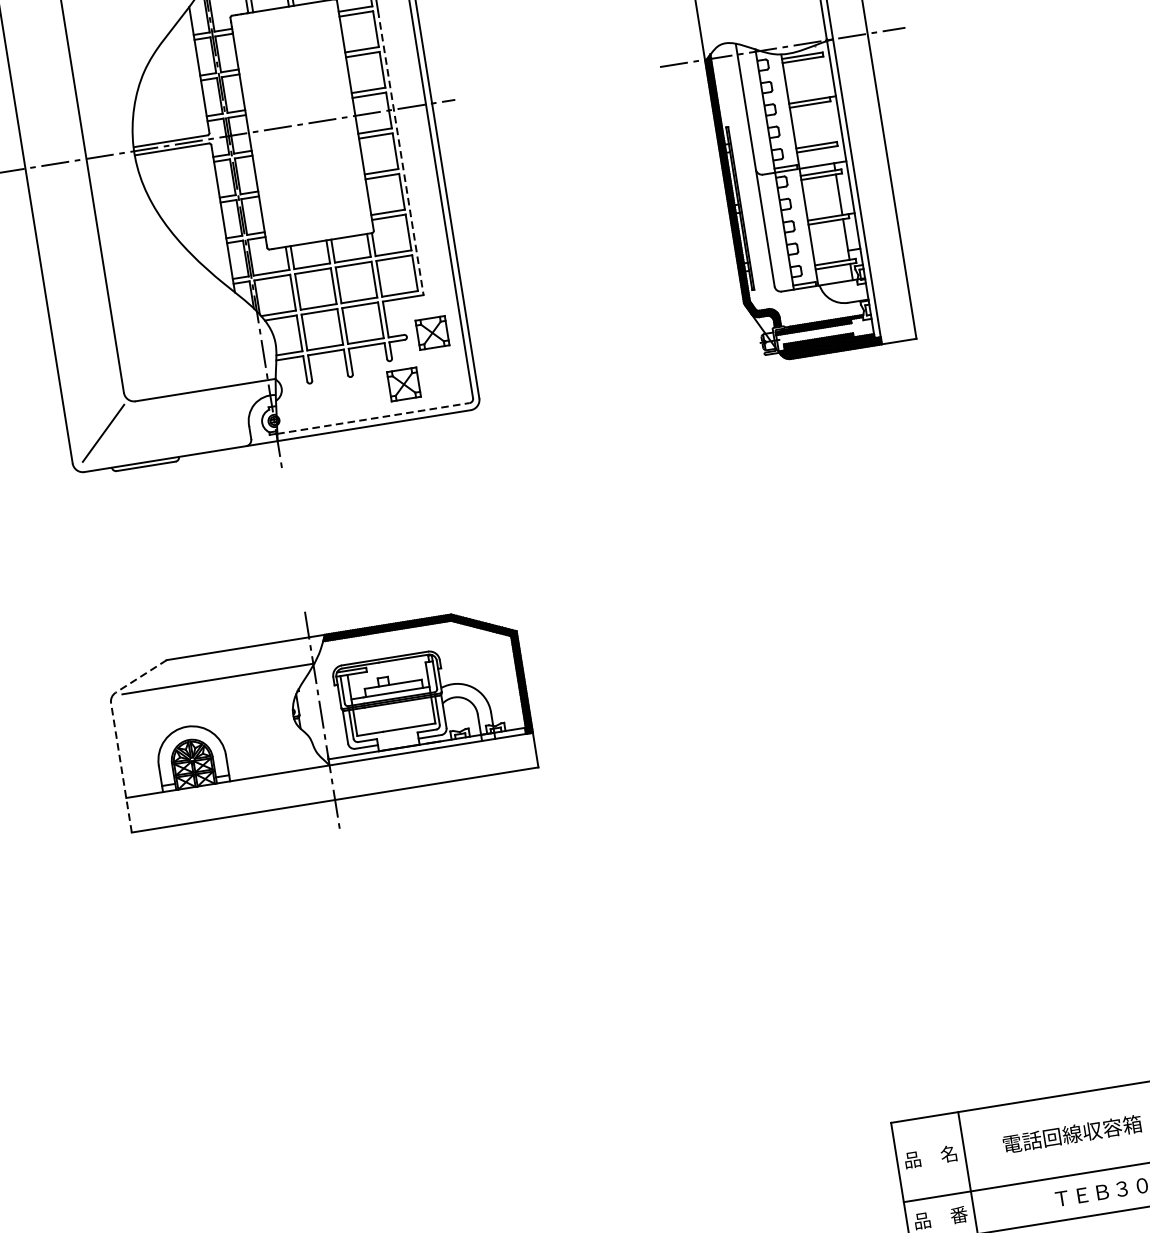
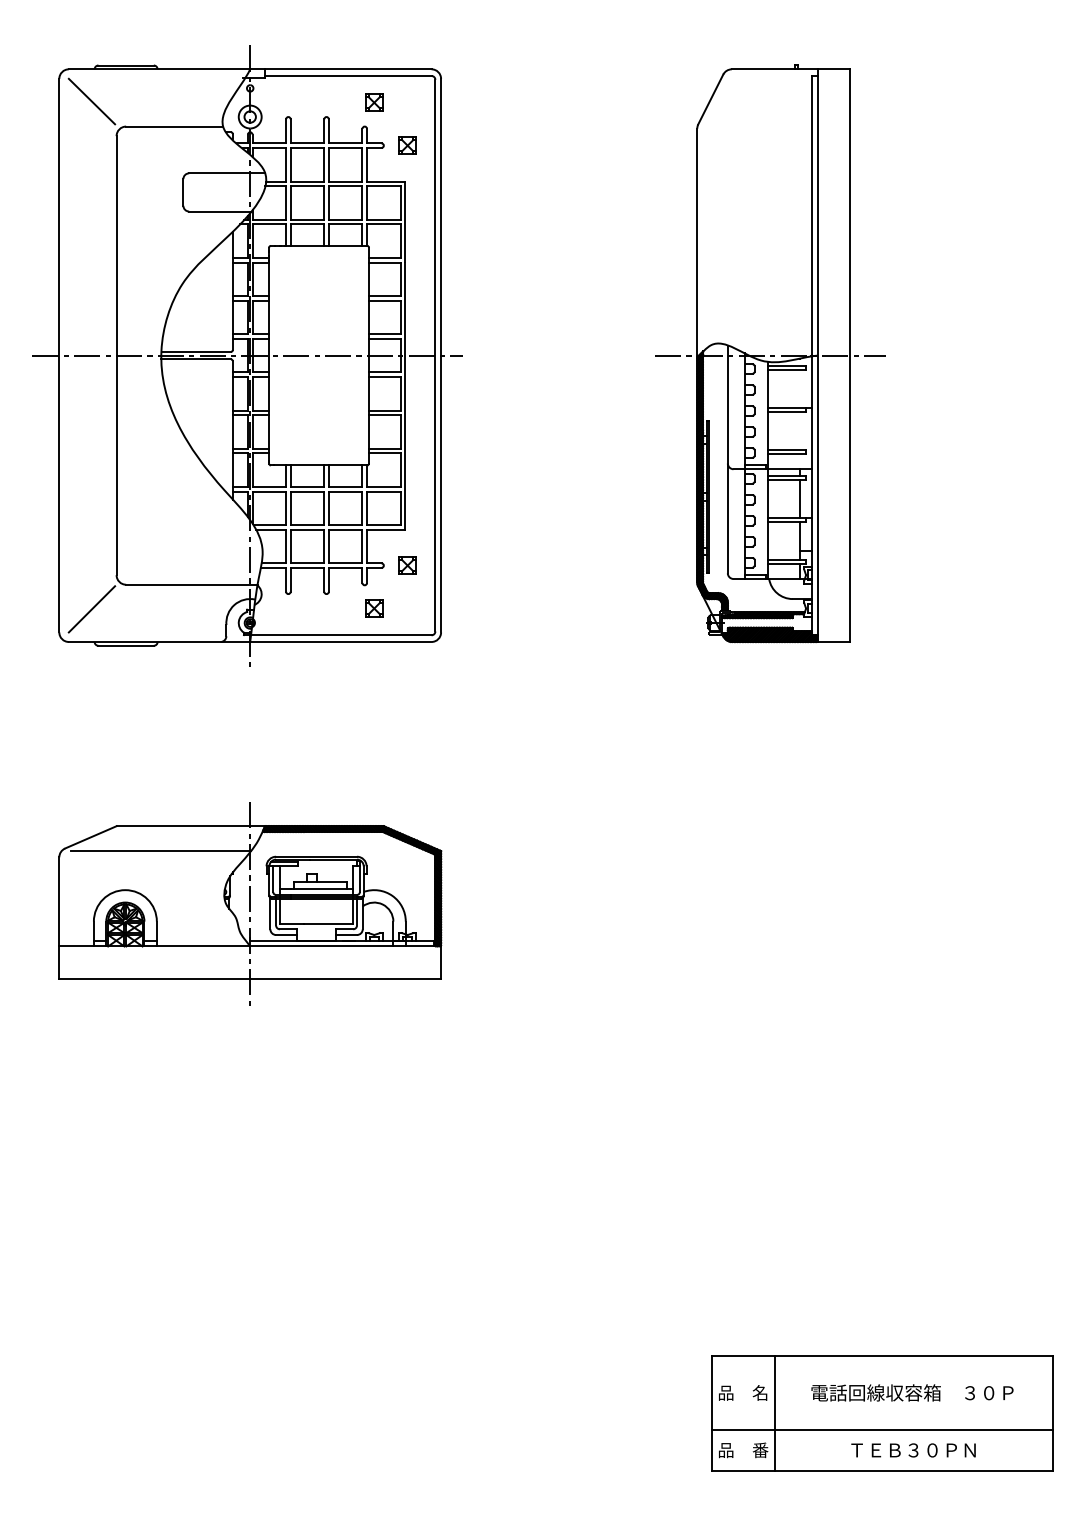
line: (401, 153) -> (405, 396), dashed -> solid
part: (432, 332) -> (407, 565), size x0.62
part: (404, 384) -> (374, 608), size x0.62
line: (373, 418) -> (341, 635), dashed -> solid
line: (140, 676) -> (90, 837), dashed -> solid
line: (121, 768) -> (59, 918), dashed -> solid

